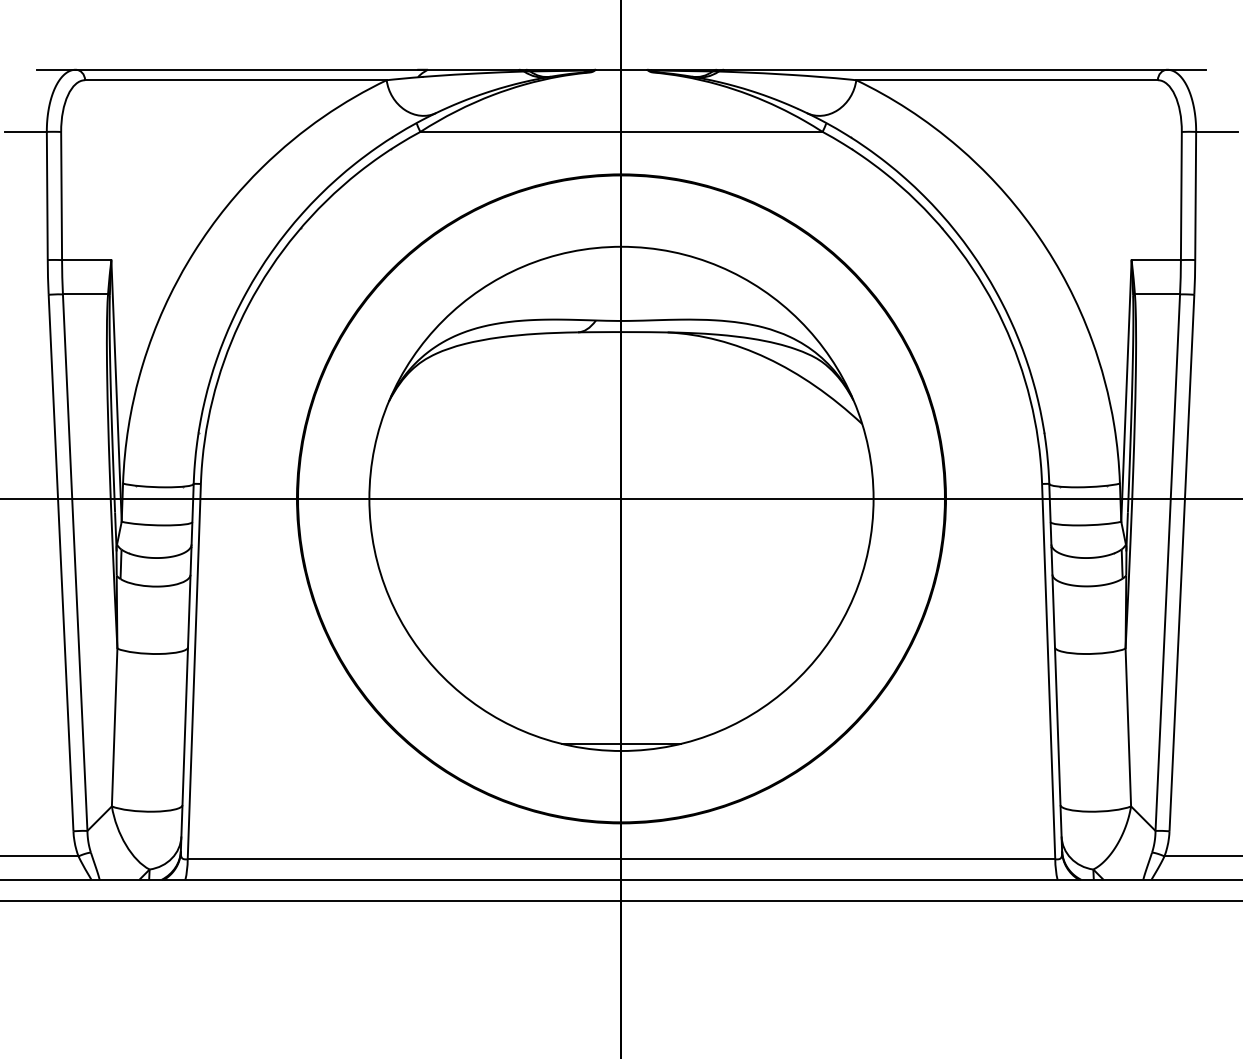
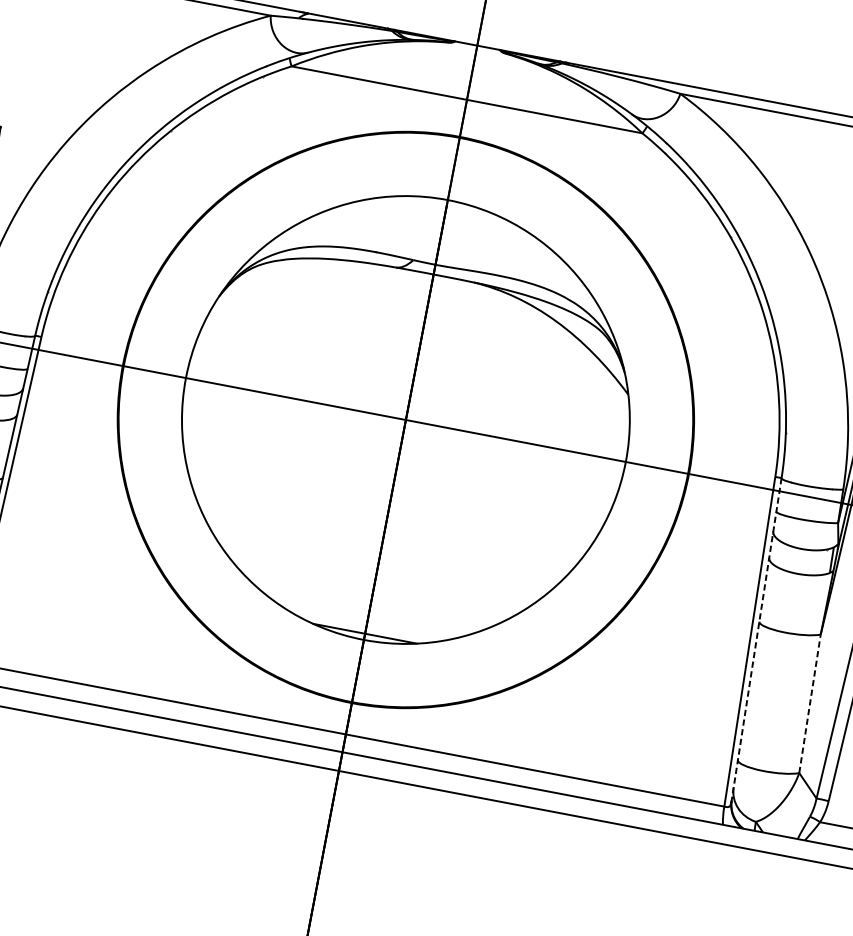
line: (1055, 668) -> (756, 640), solid -> dashed
line: (1128, 727) -> (810, 703), solid -> dashed

